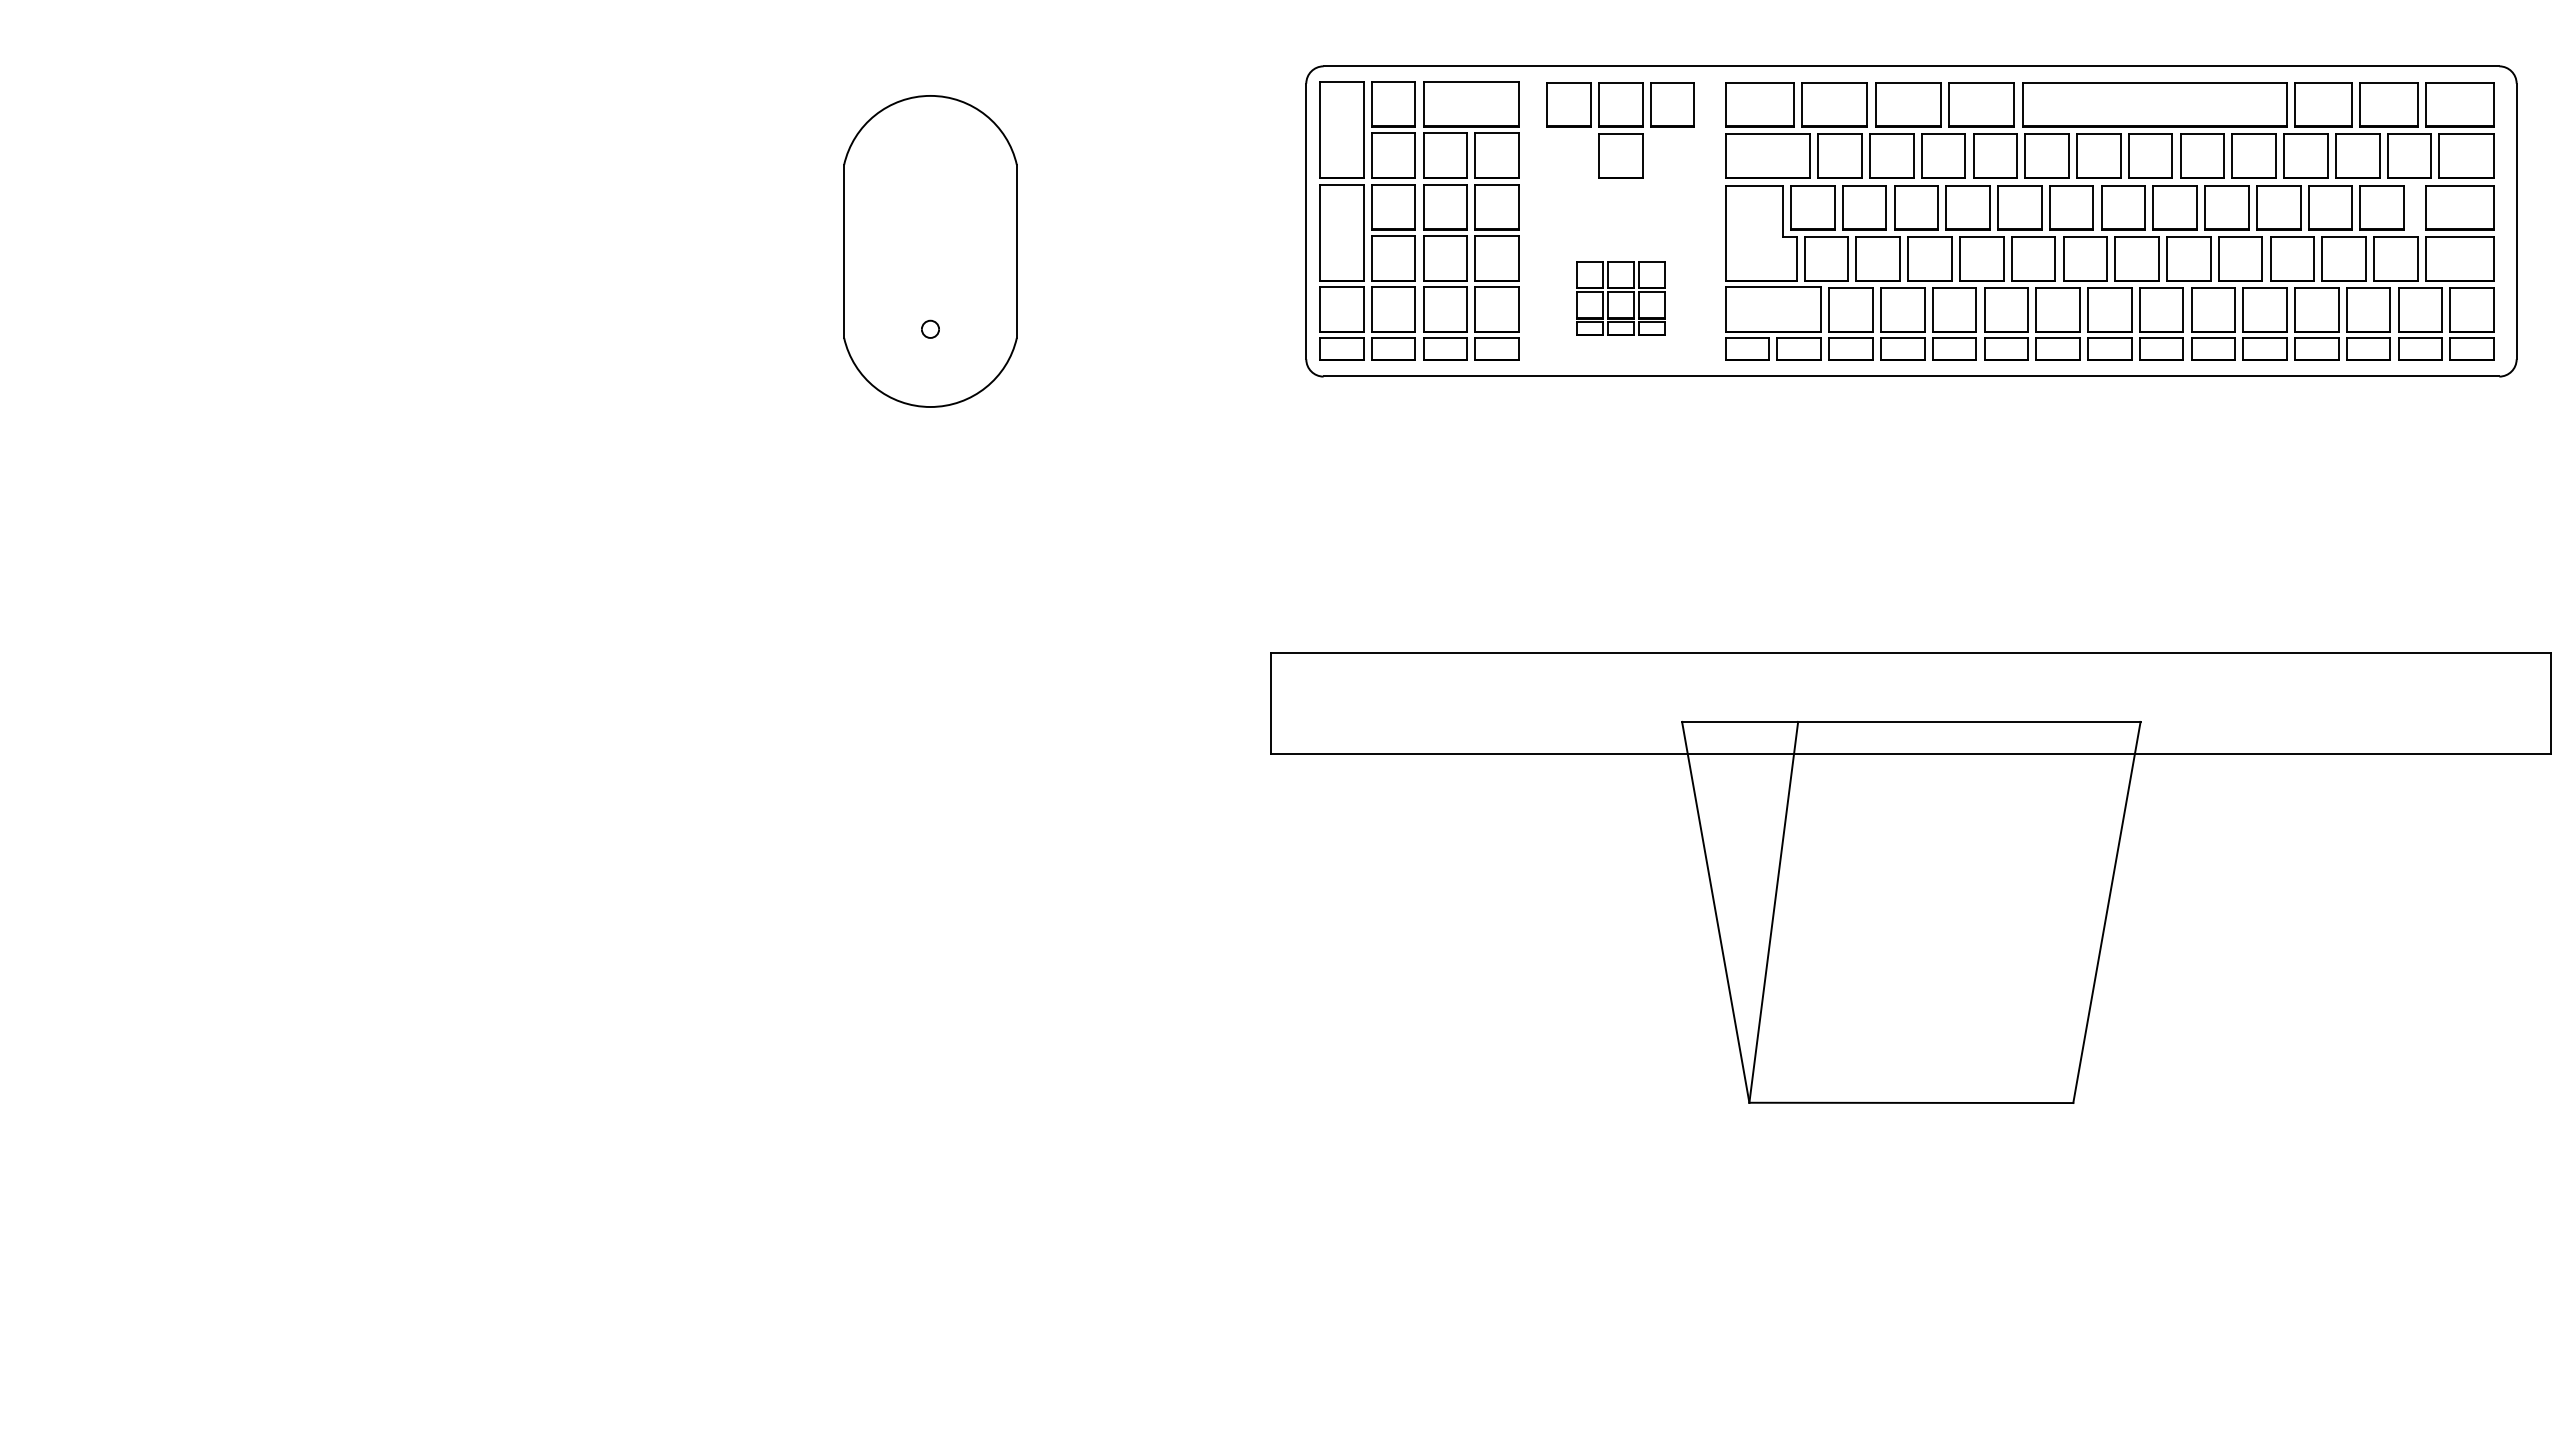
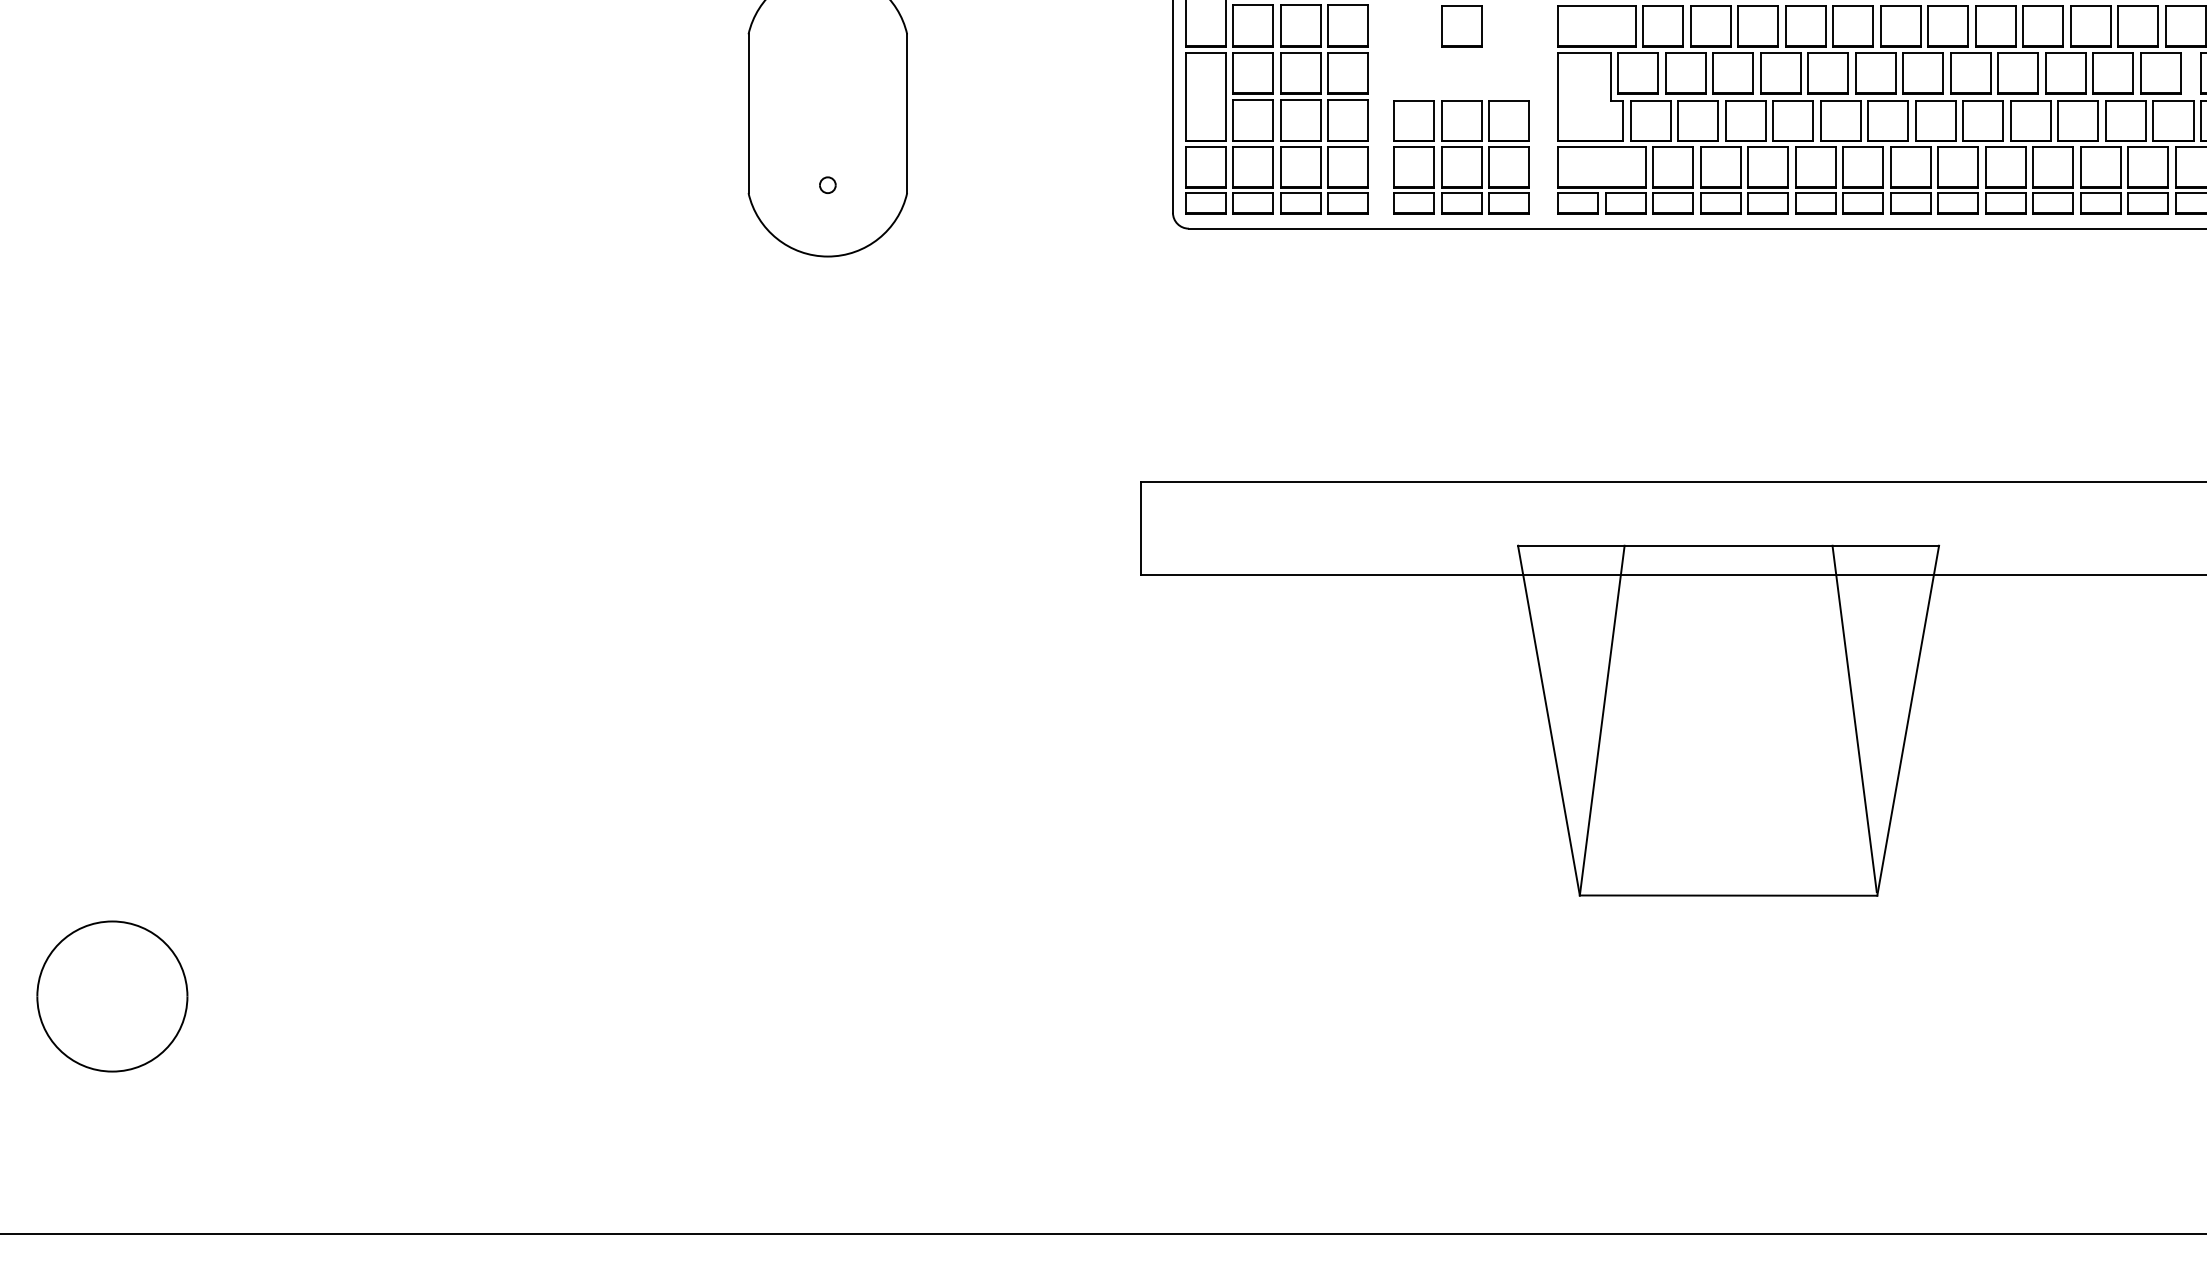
part: (1620, 298) -> (1461, 156), size x1.67
line: (2048, 910) -> (1854, 718), added
part: (150, 1212) -> (111, 996), added

